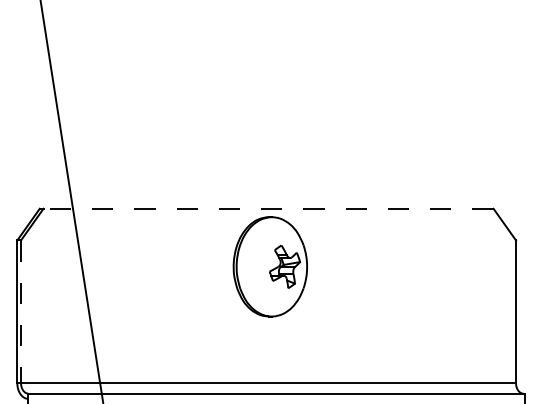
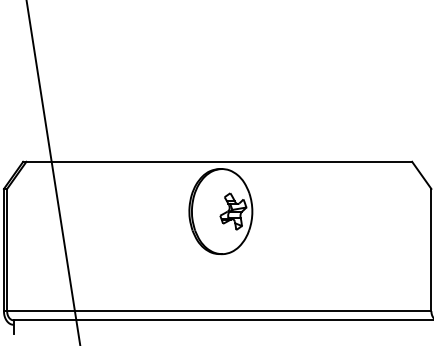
line: (268, 208) -> (219, 161), dashed -> solid
line: (21, 312) -> (7, 250), dashed -> solid

